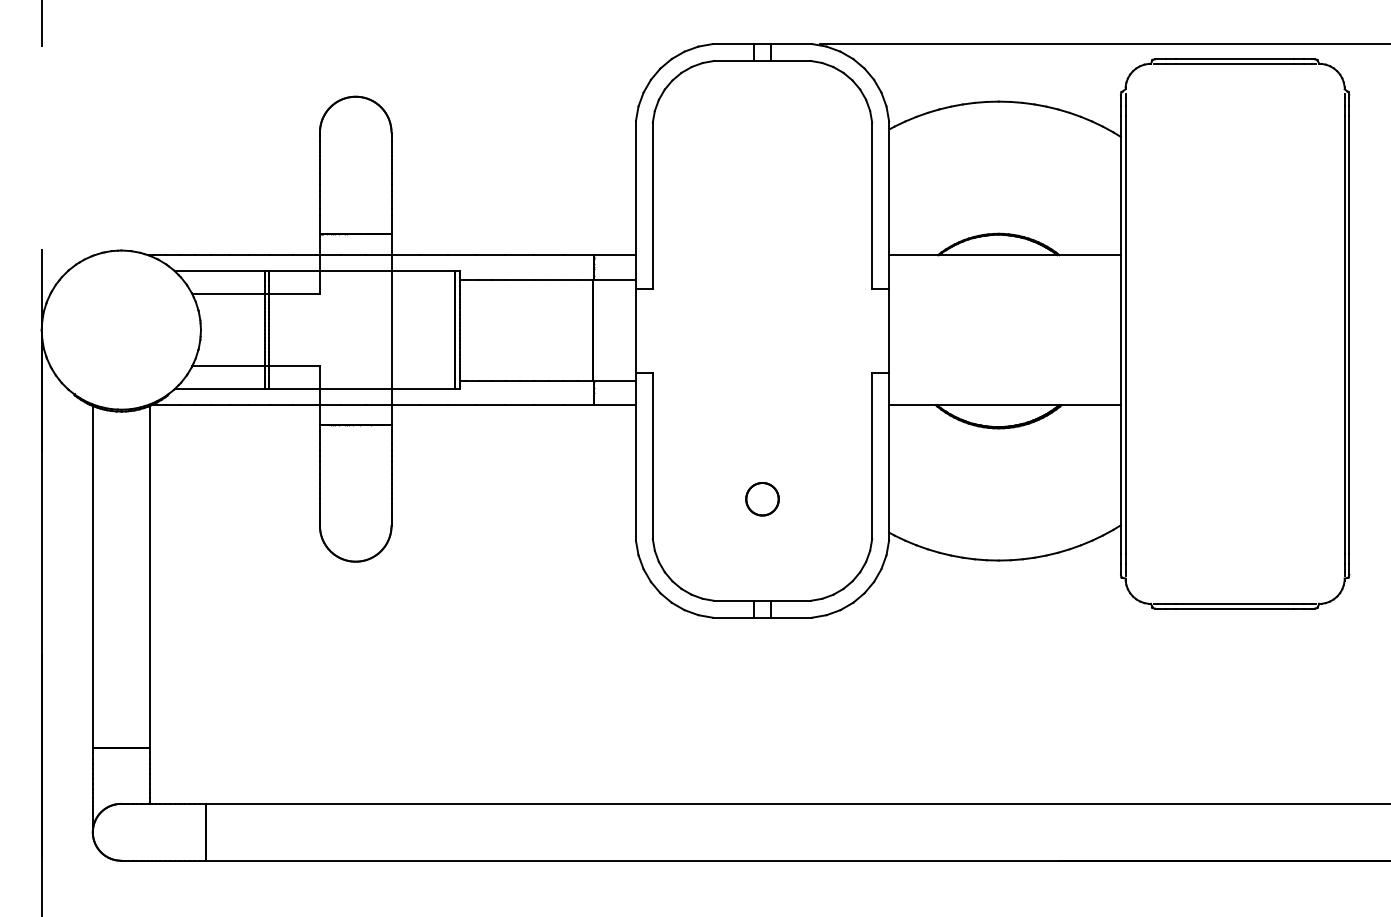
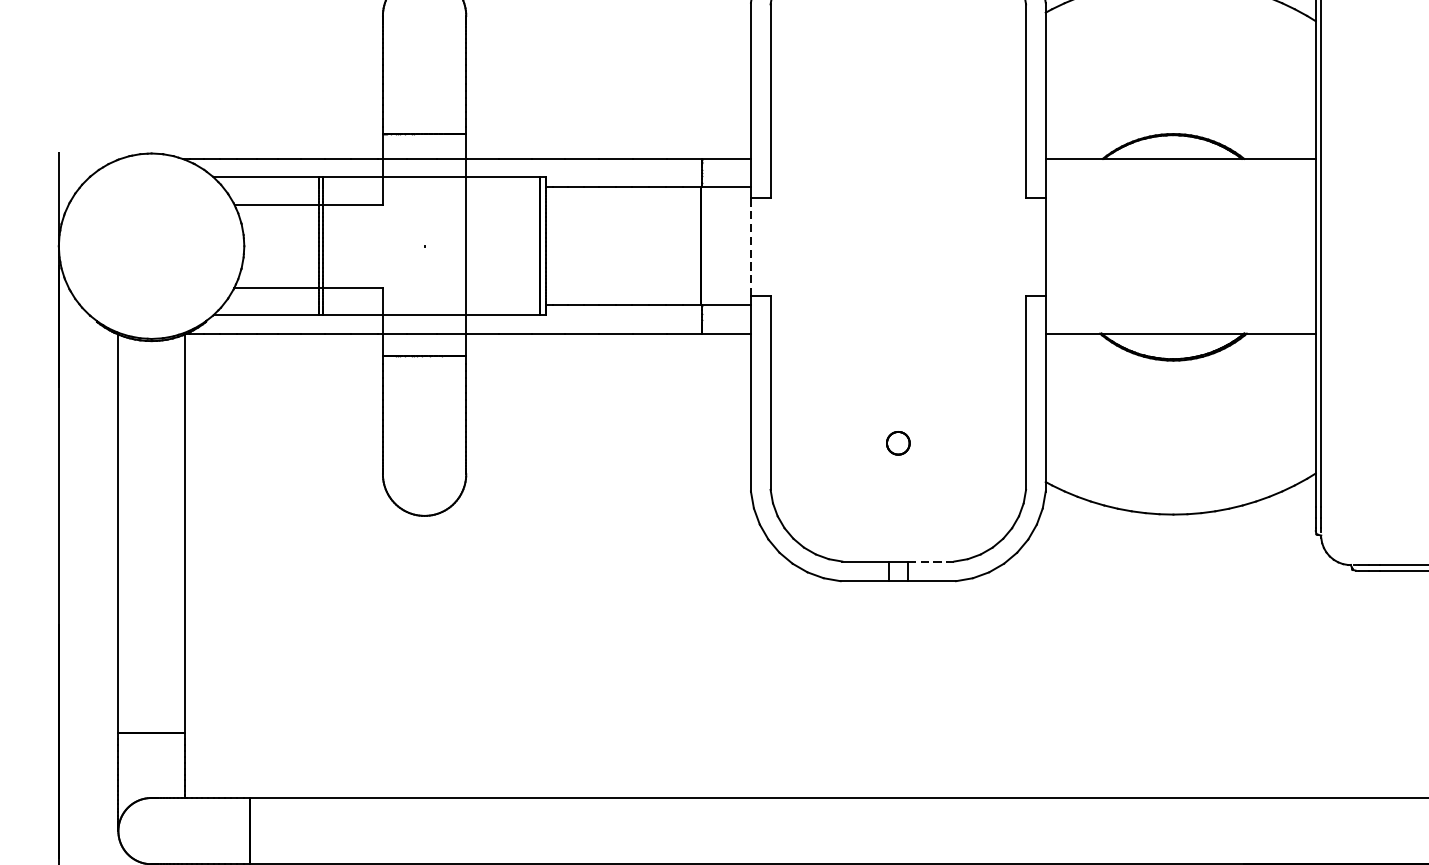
line: (635, 330) -> (750, 246), solid -> dashed
part: (762, 499) -> (898, 443), size x0.6
line: (790, 600) -> (930, 561), solid -> dashed

